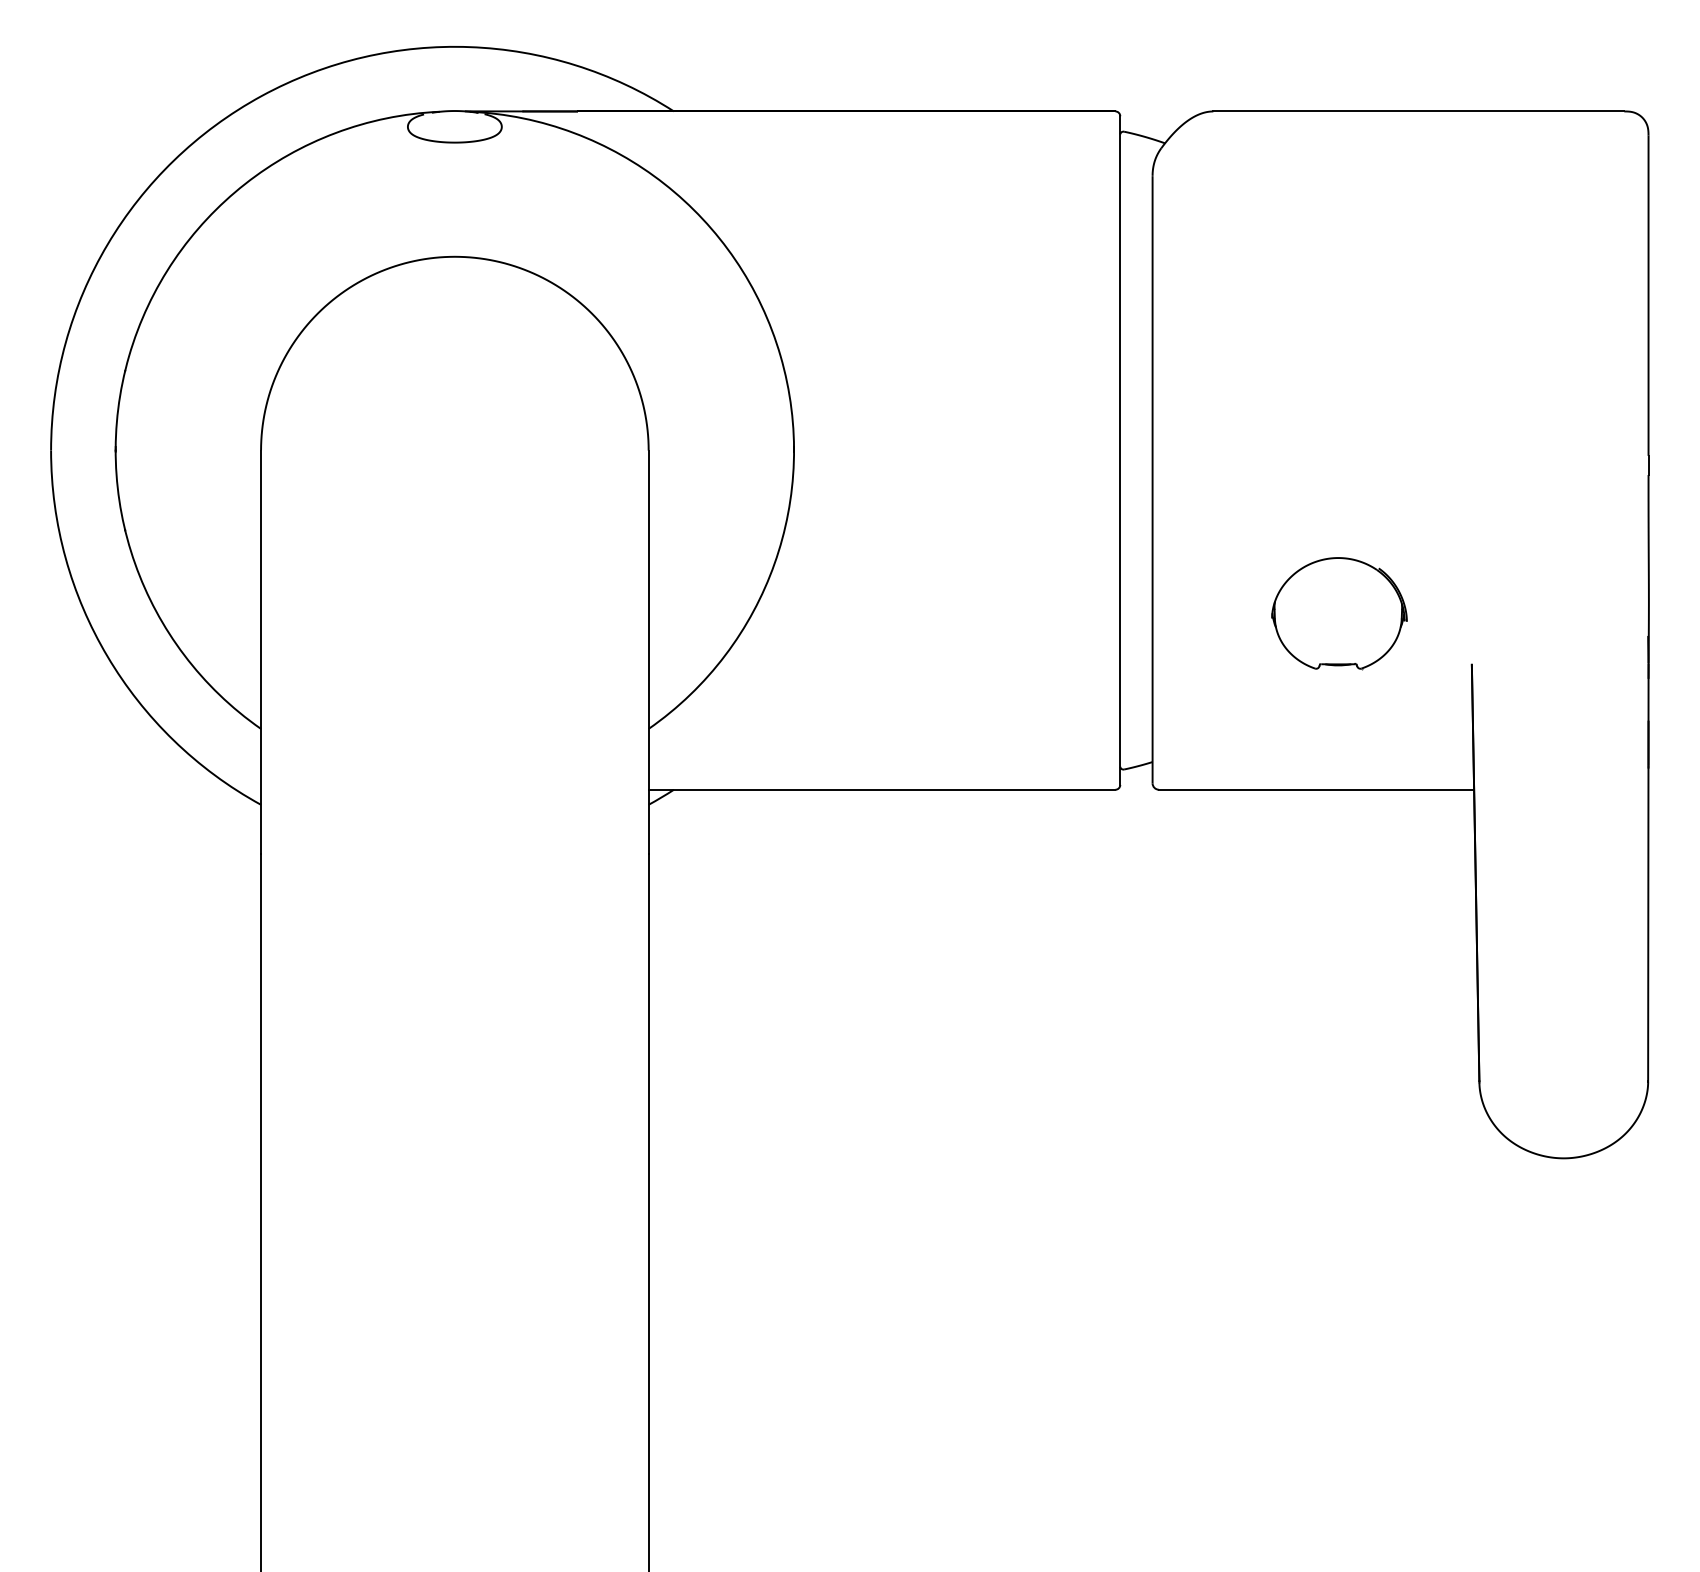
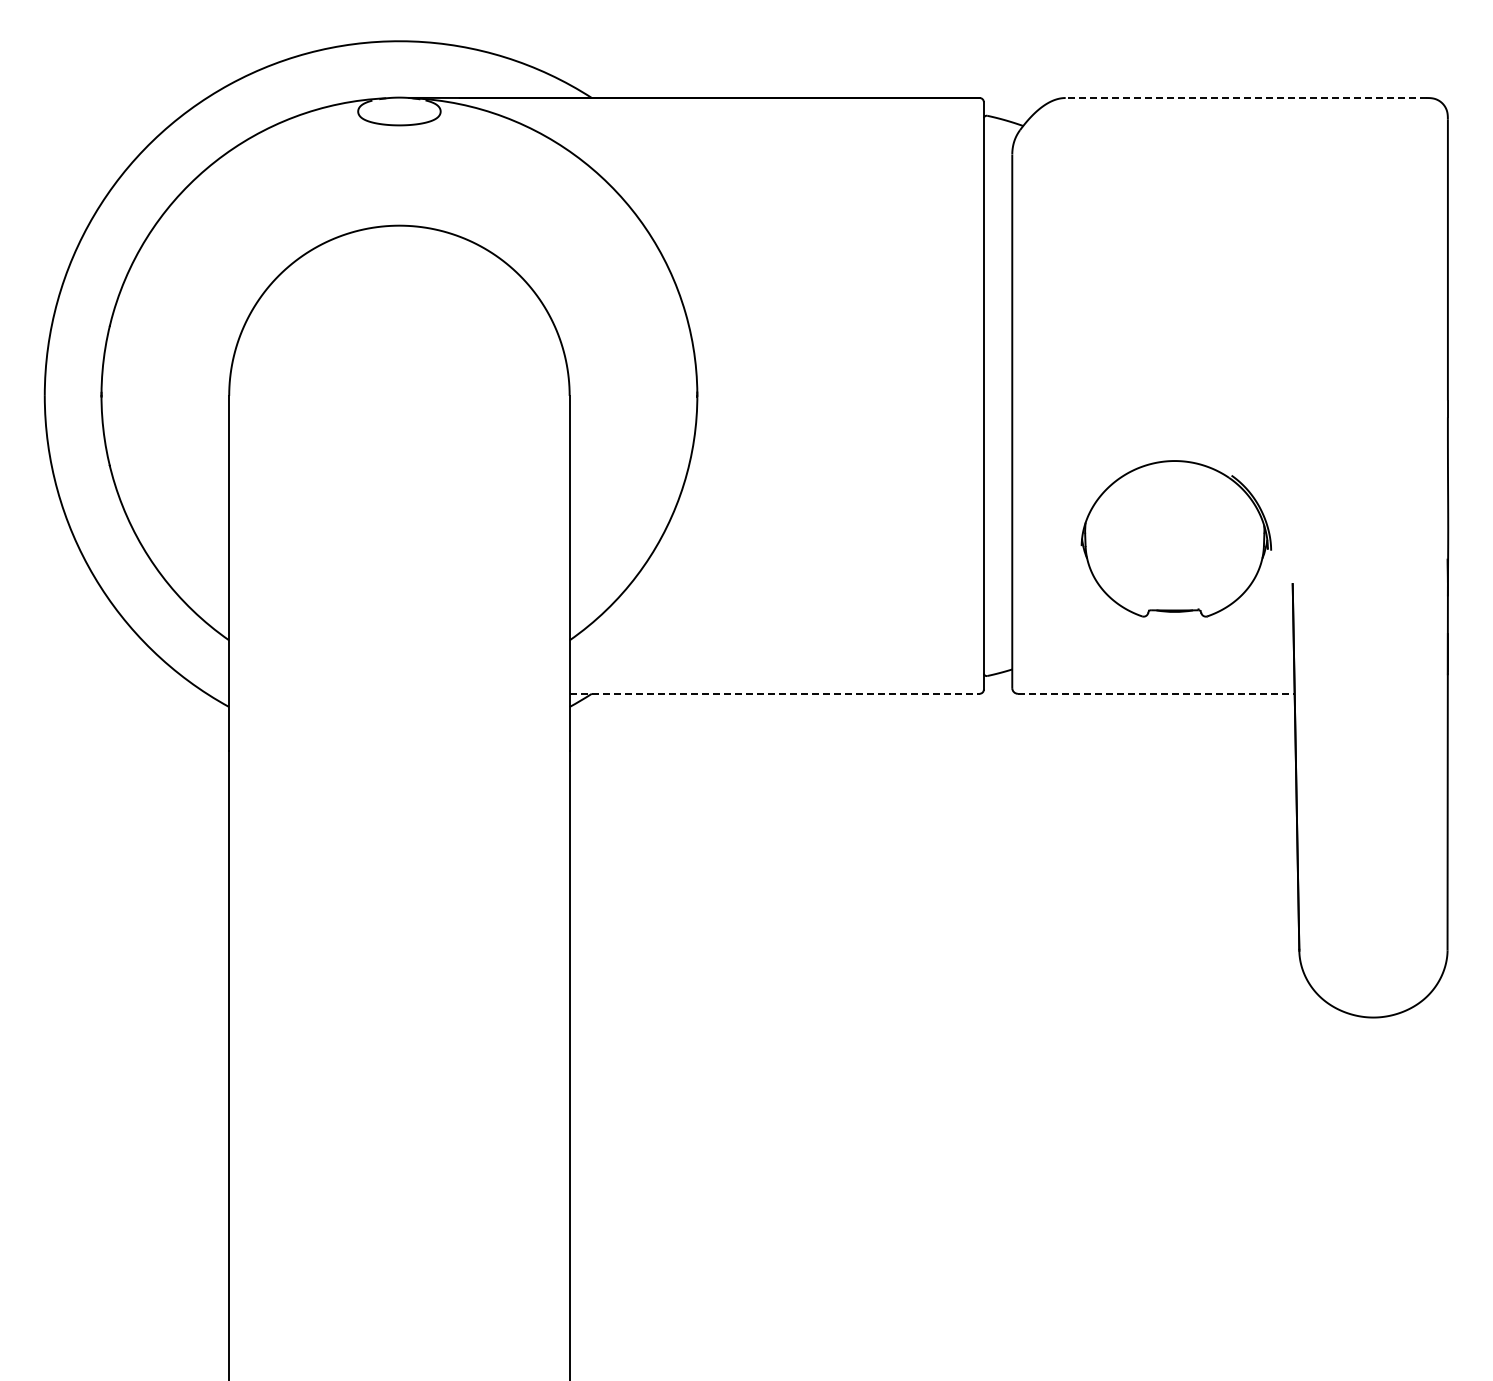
line: (1418, 112) -> (1245, 98), solid -> dashed
part: (1339, 612) -> (1176, 538), size x1.6
line: (881, 789) -> (774, 693), solid -> dashed
line: (1316, 789) -> (1156, 693), solid -> dashed

